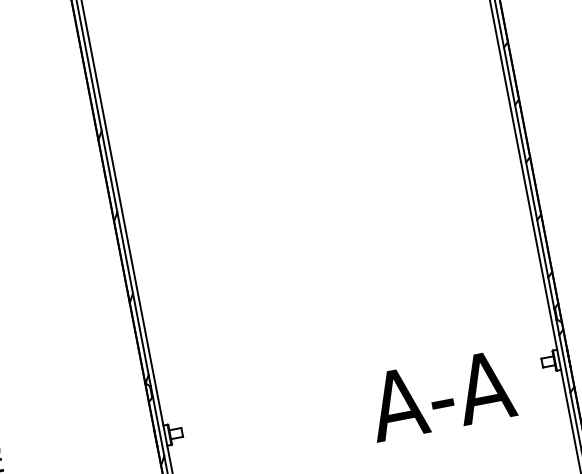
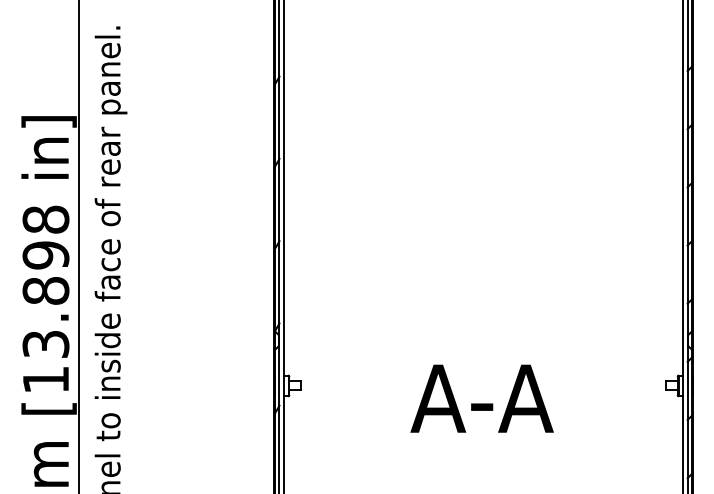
text: (440, 395) -> (481, 398), moved

